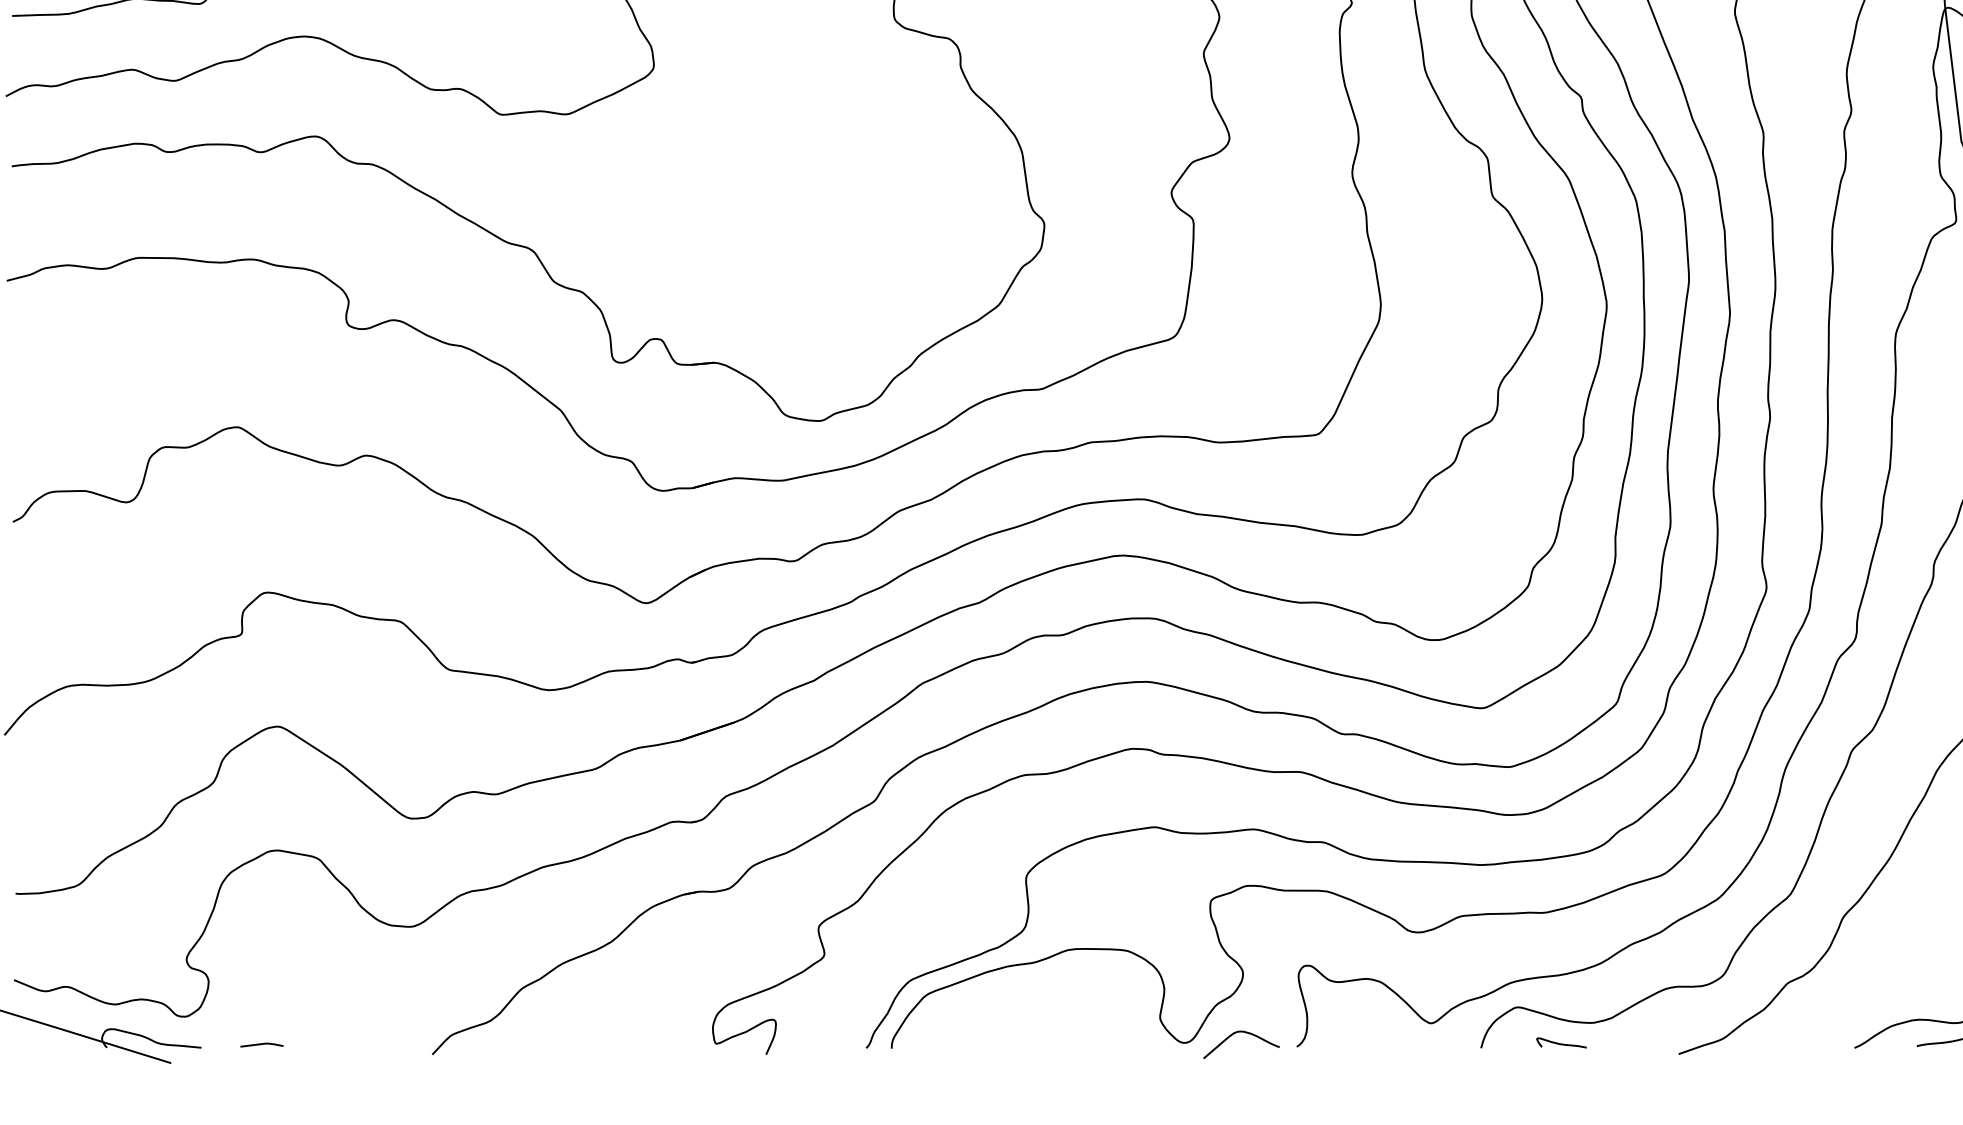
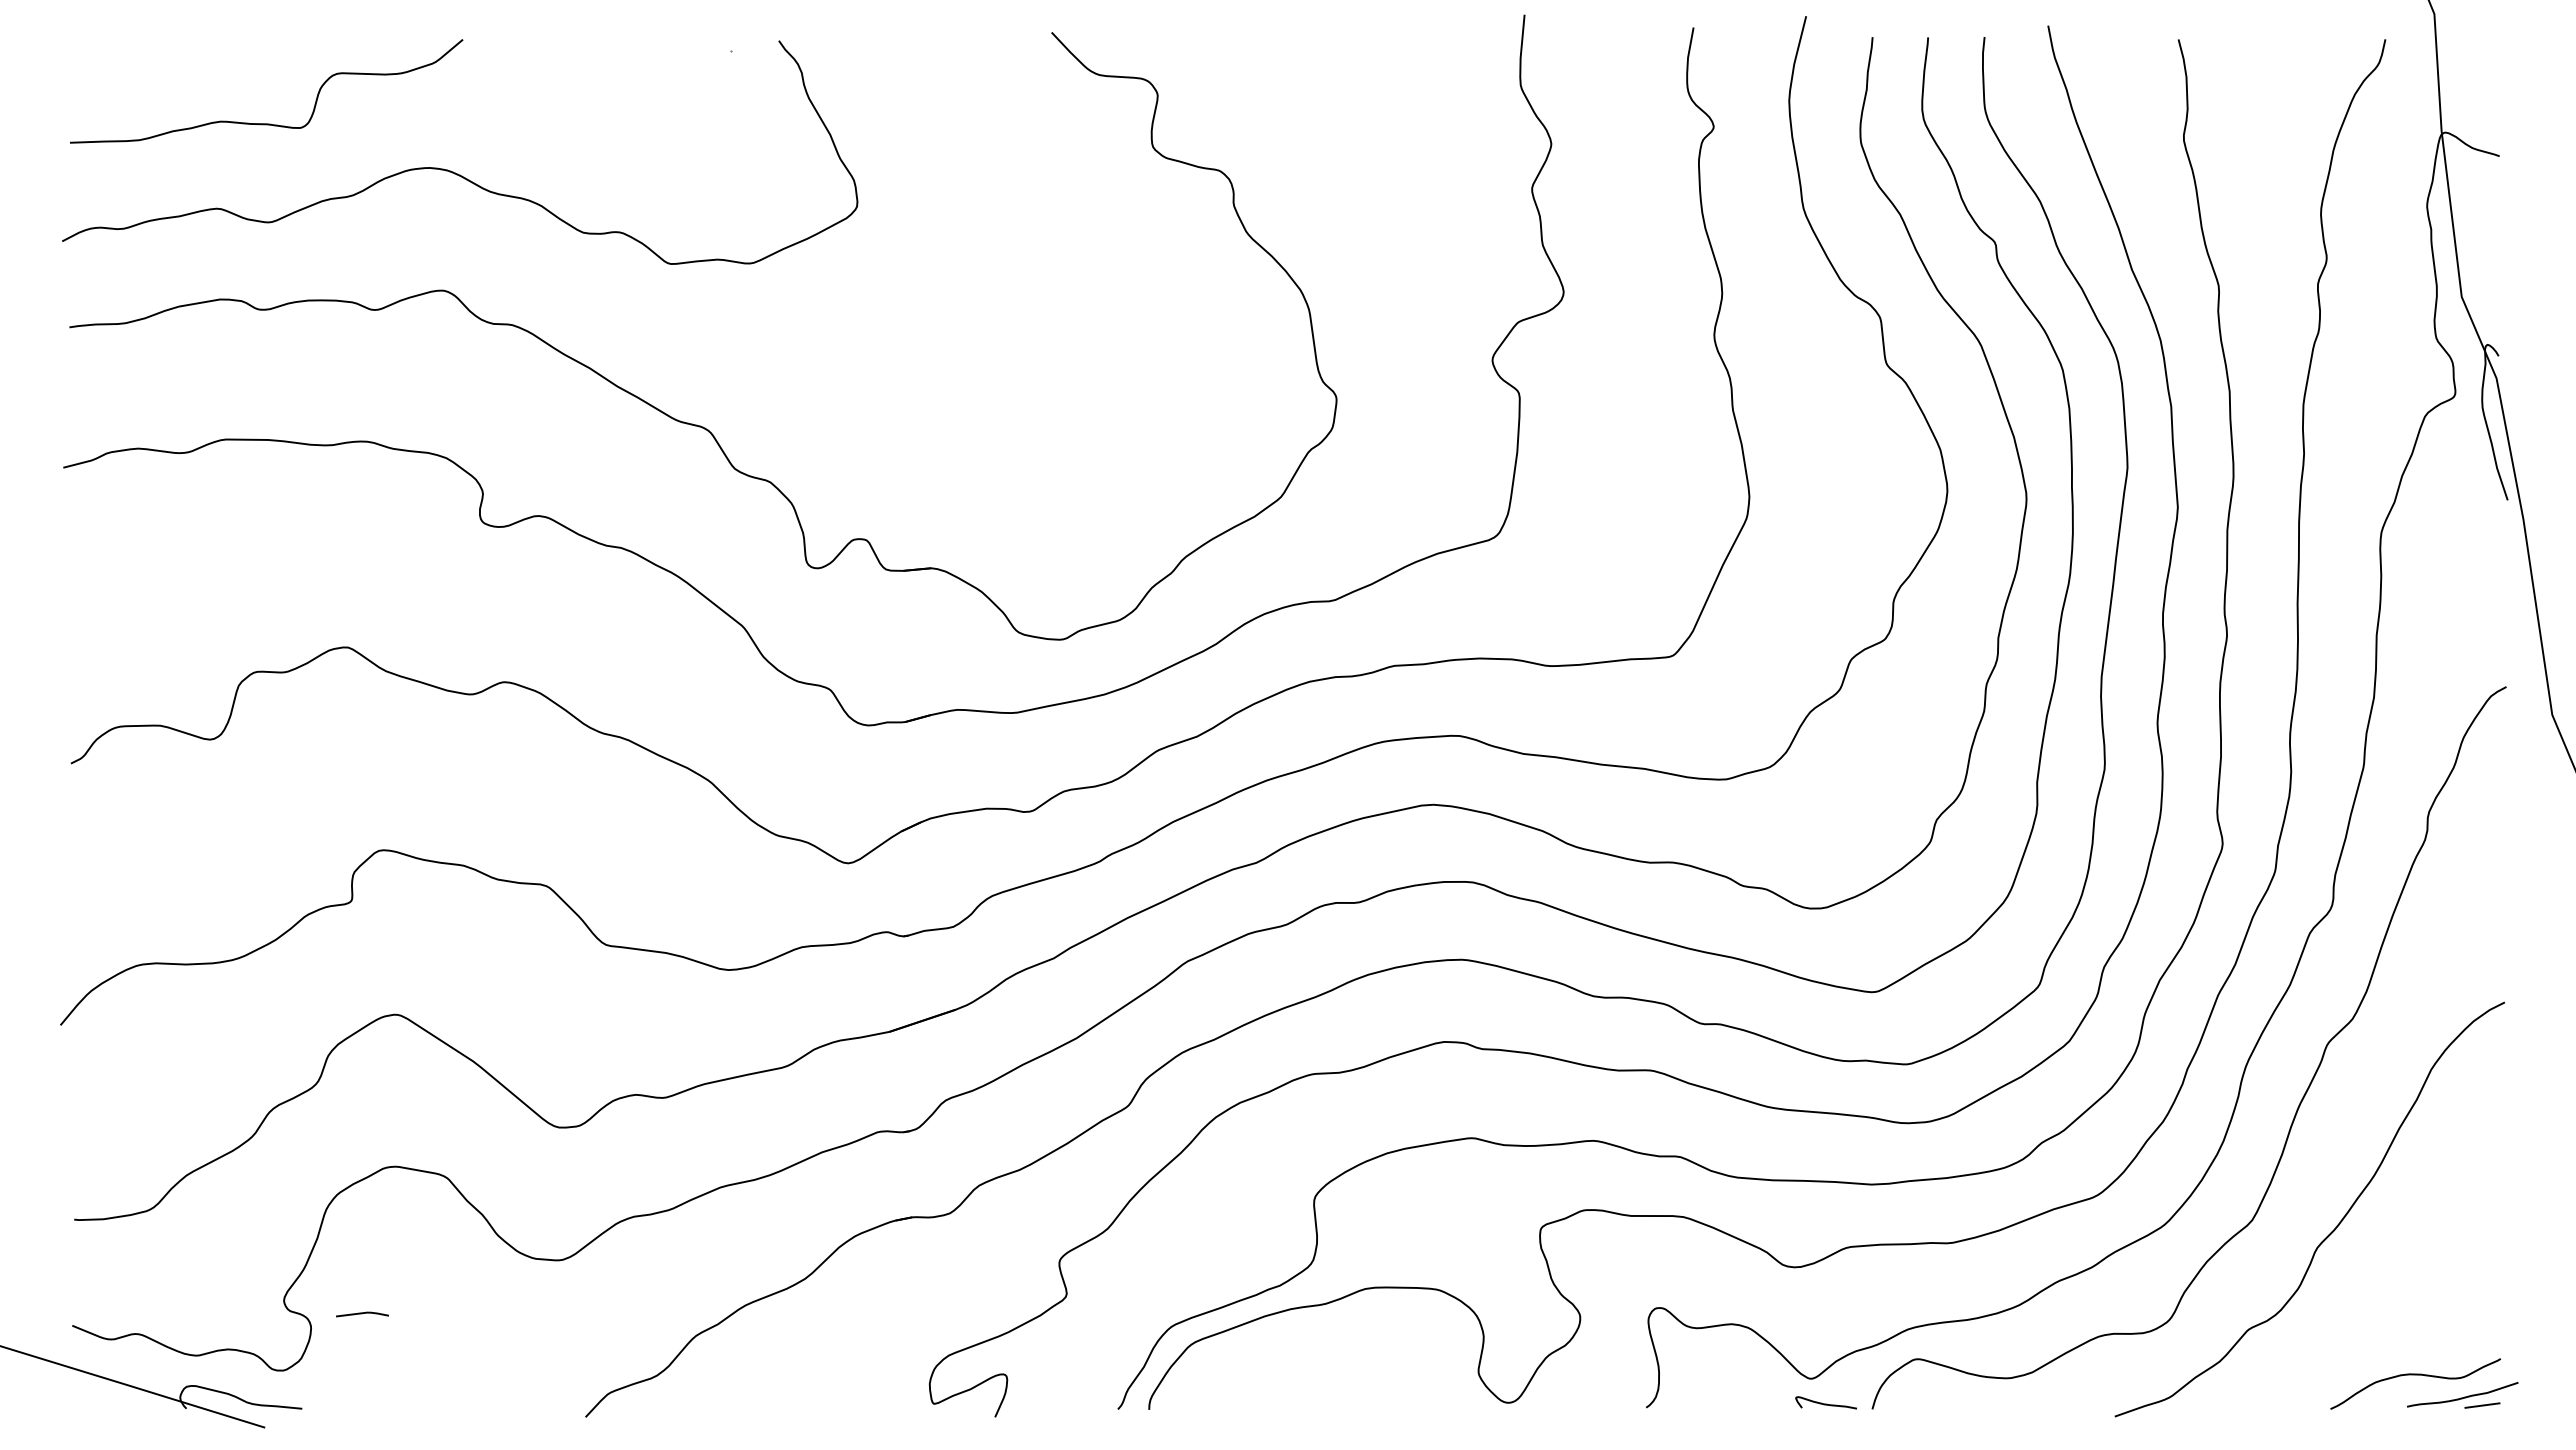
curve: (1244, 1032) -> (1581, 1390), removed
curve: (1561, 1043) -> (1825, 1403), moved
line: (261, 1045) -> (362, 1314), moved

